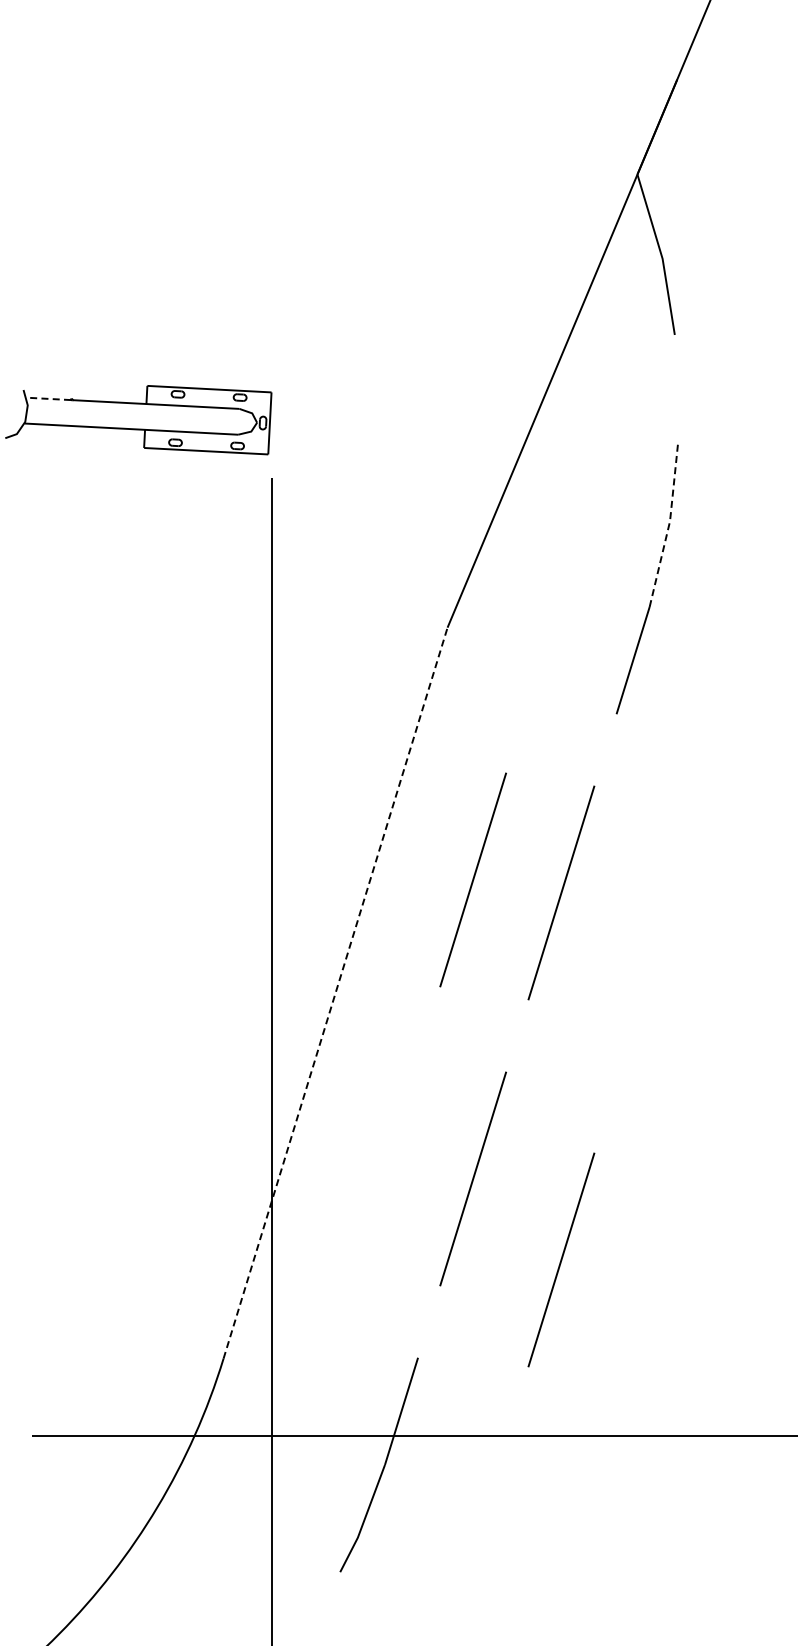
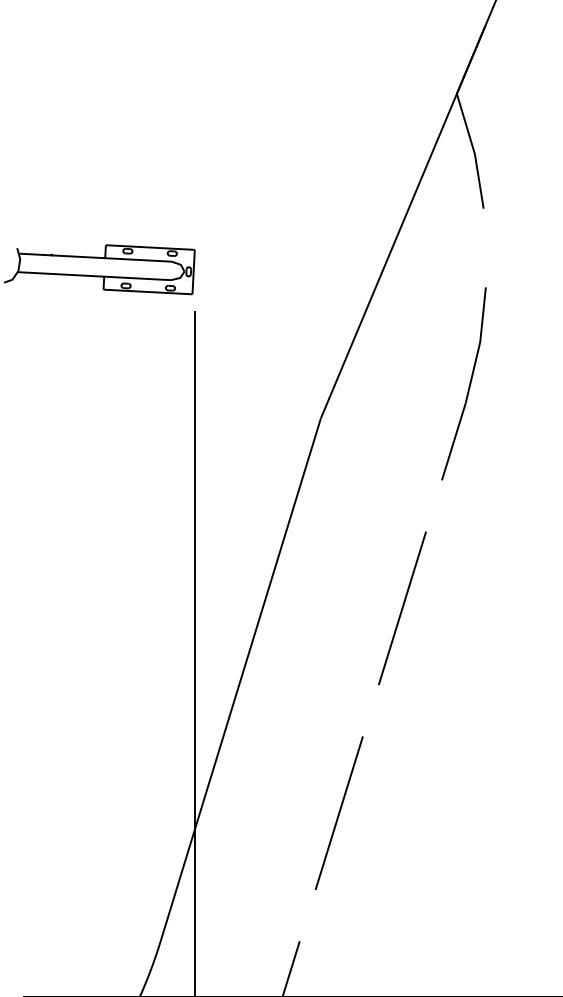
line: (48, 398) -> (35, 254), dashed -> solid
line: (668, 526) -> (479, 345), dashed -> solid
line: (472, 879) -> (338, 598), removed
line: (335, 992) -> (240, 679), dashed -> solid
line: (561, 1259) -> (402, 870), removed

